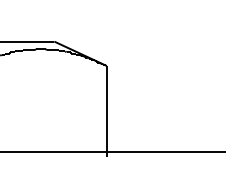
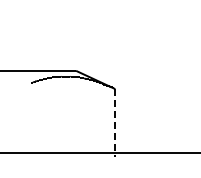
line: (107, 112) -> (115, 123), solid -> dashed

